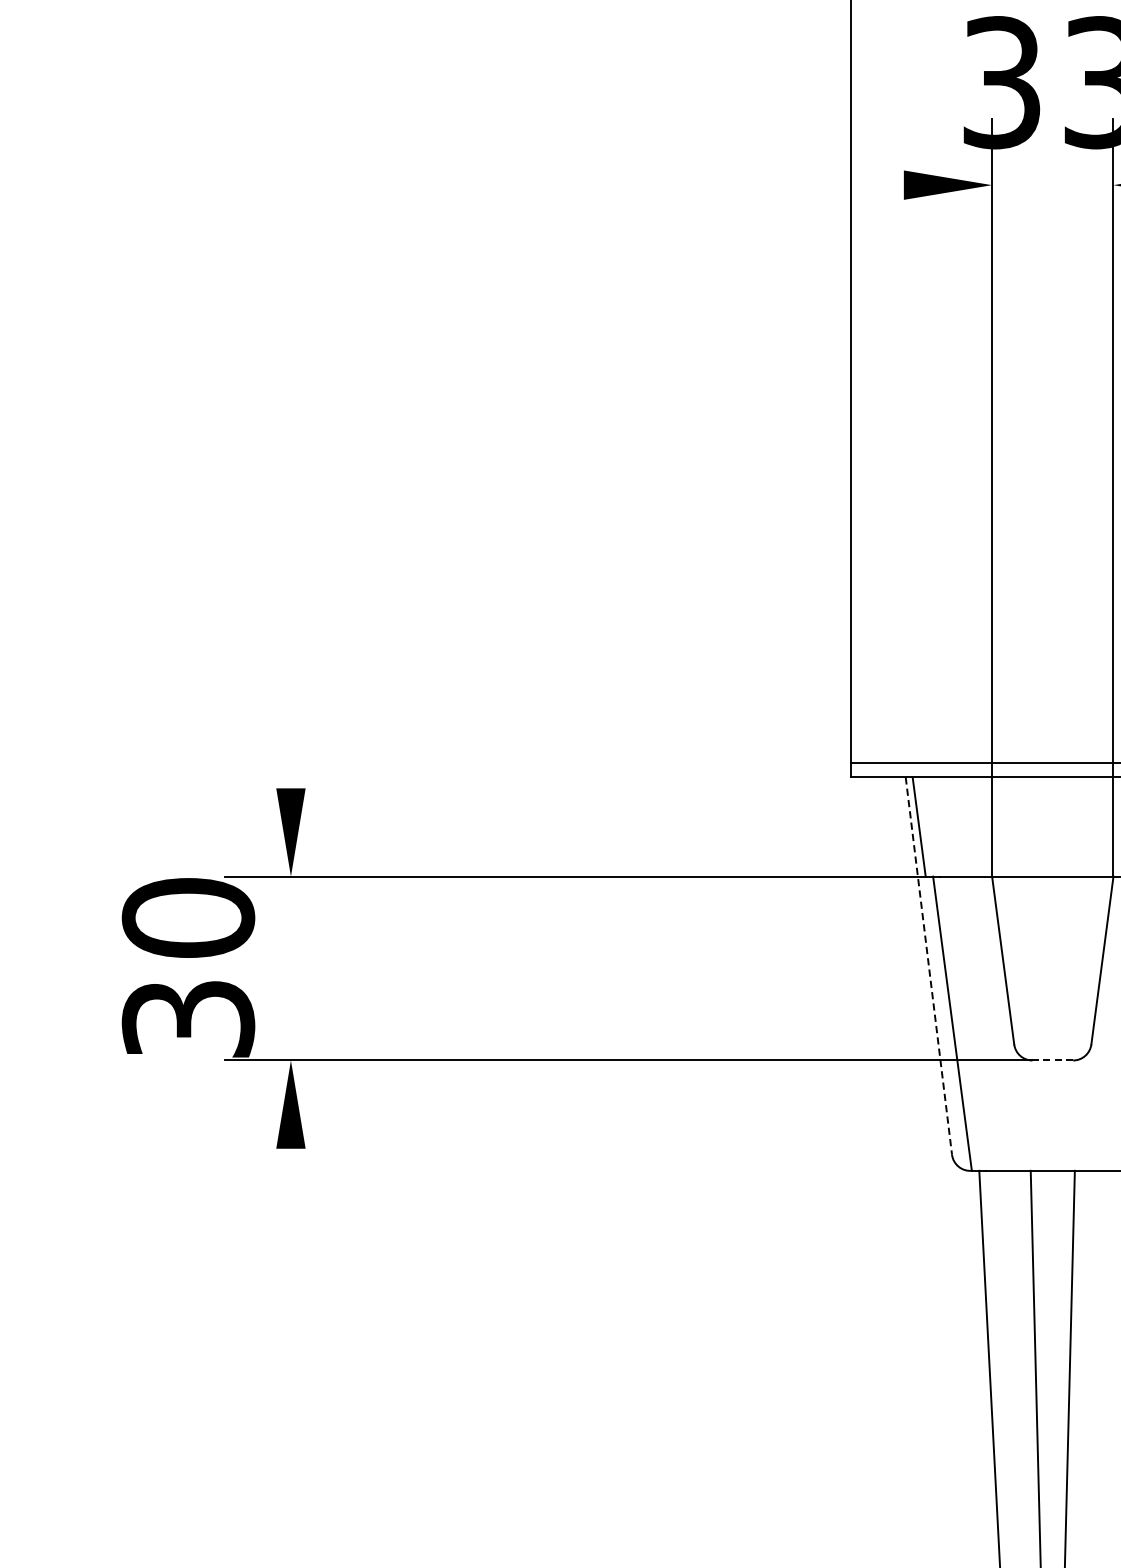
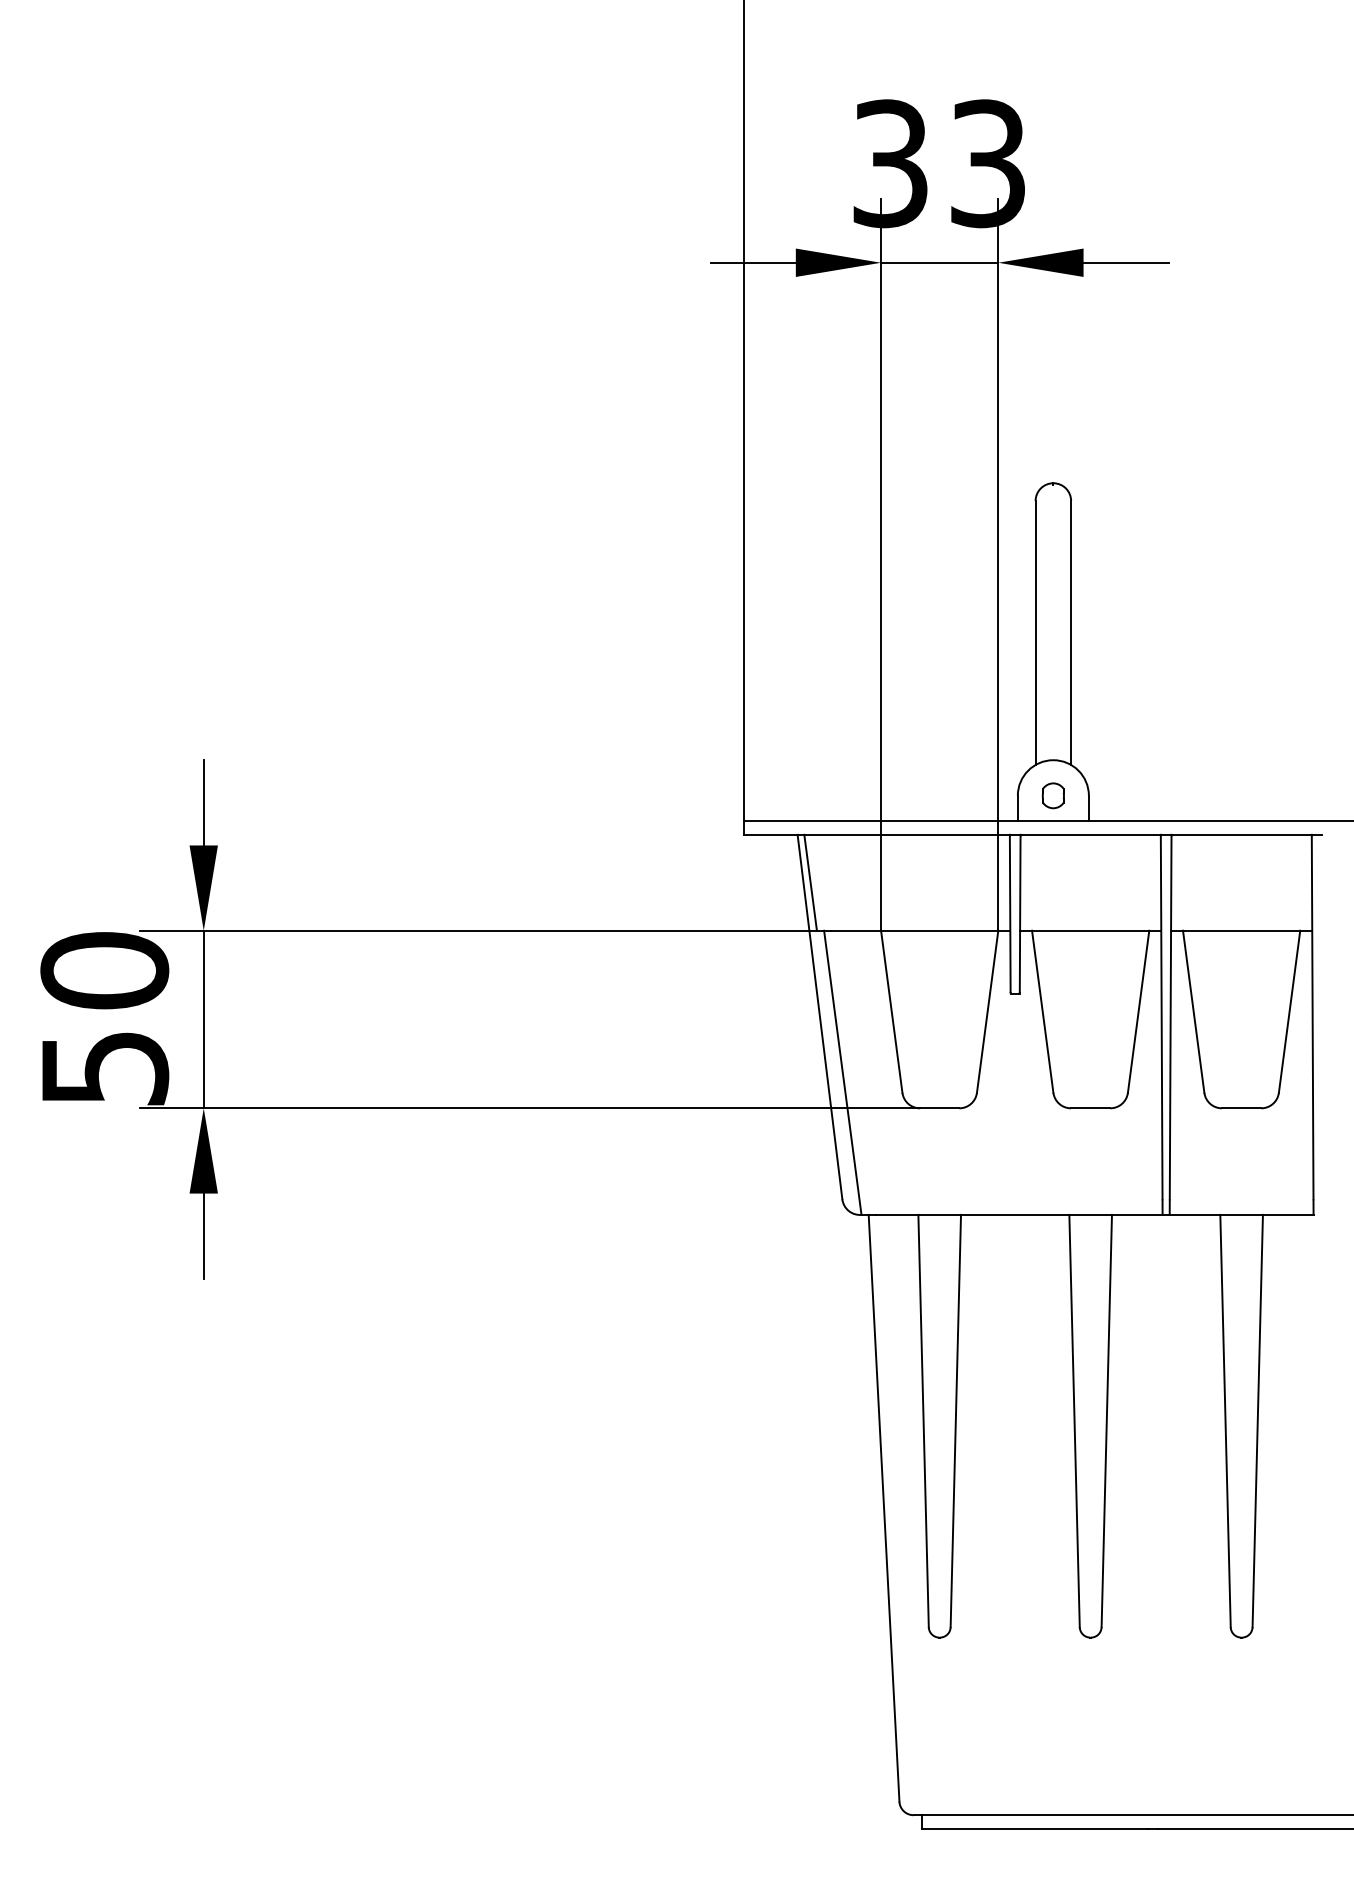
line: (859, 184) -> (752, 262), added
line: (1052, 184) -> (939, 262), added
line: (290, 743) -> (203, 802), added
line: (928, 966) -> (819, 1017), dashed -> solid
line: (290, 968) -> (203, 1019), added
text: (188, 1019) -> (104, 1068), 30 -> 50
line: (1052, 1060) -> (939, 1108), dashed -> solid
line: (290, 1192) -> (203, 1235), added

